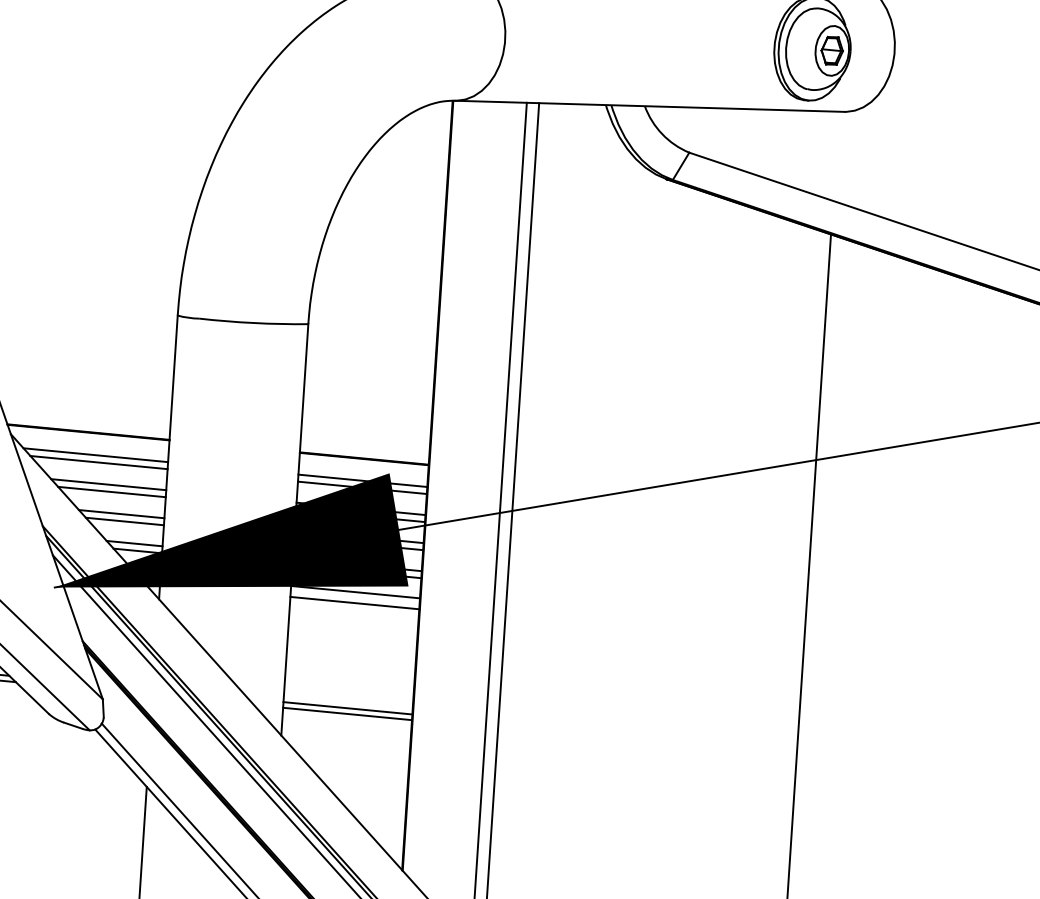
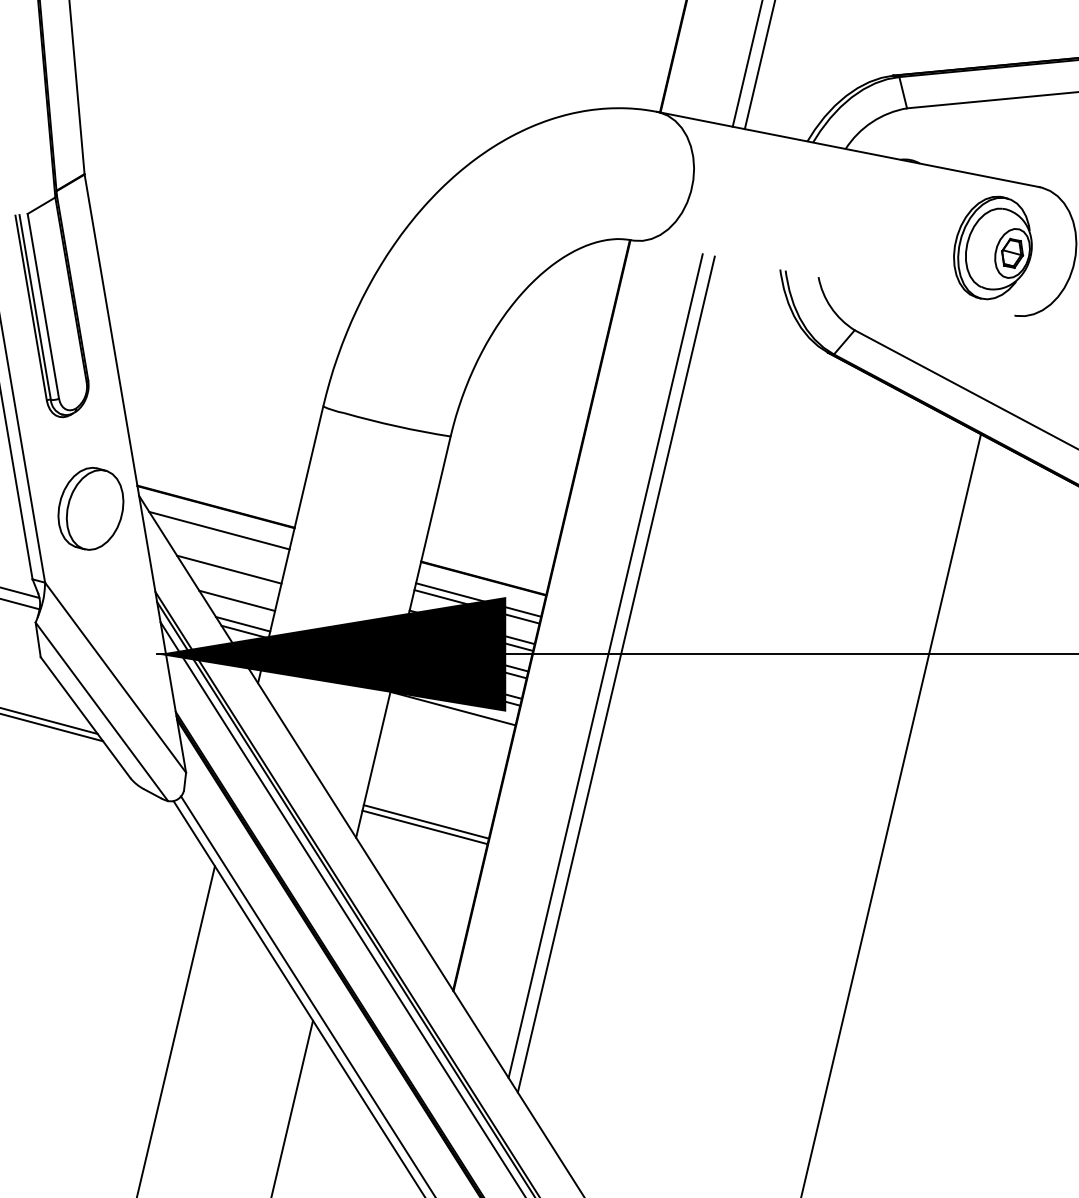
line: (649, 105) -> (823, 277), removed
line: (98, 462) -> (220, 538), removed
line: (108, 484) -> (227, 561), removed
line: (120, 513) -> (234, 592), removed
line: (354, 603) -> (450, 719), removed

